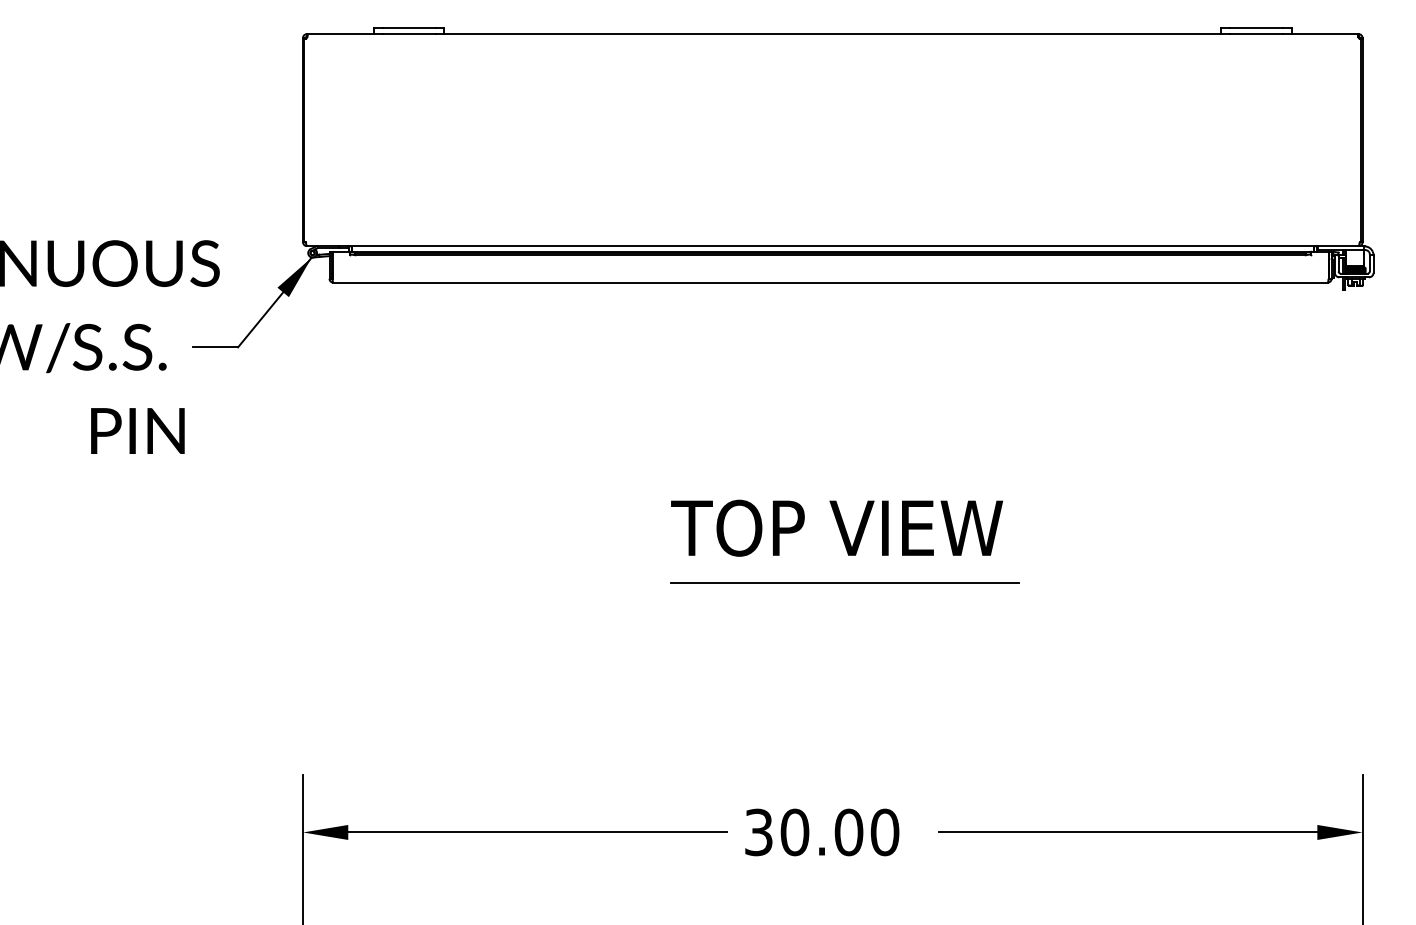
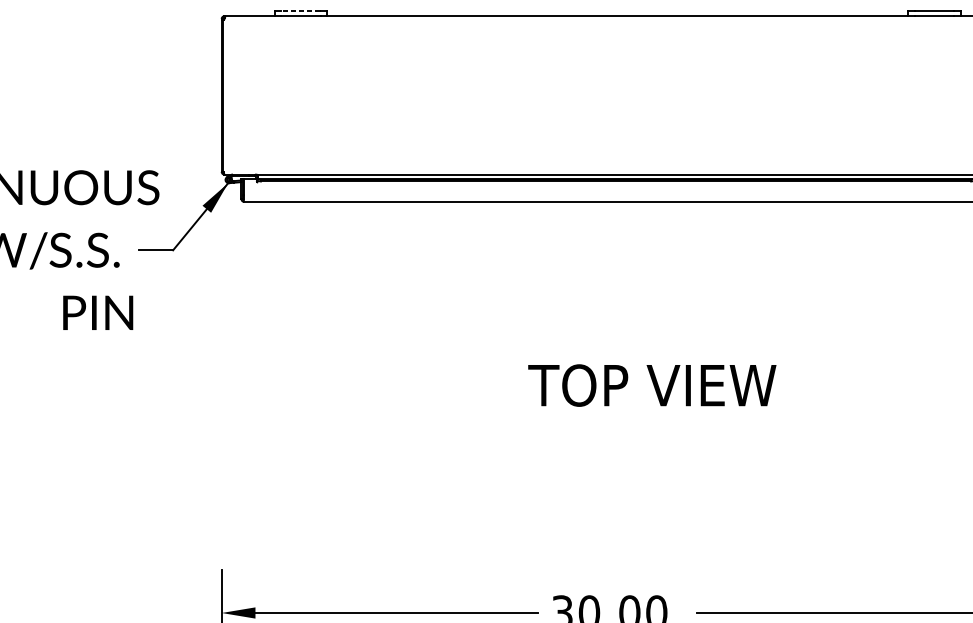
line: (408, 27) -> (300, 11), solid -> dashed
text: (836, 527) -> (651, 385), moved
line: (844, 582) -> (626, 426), removed

